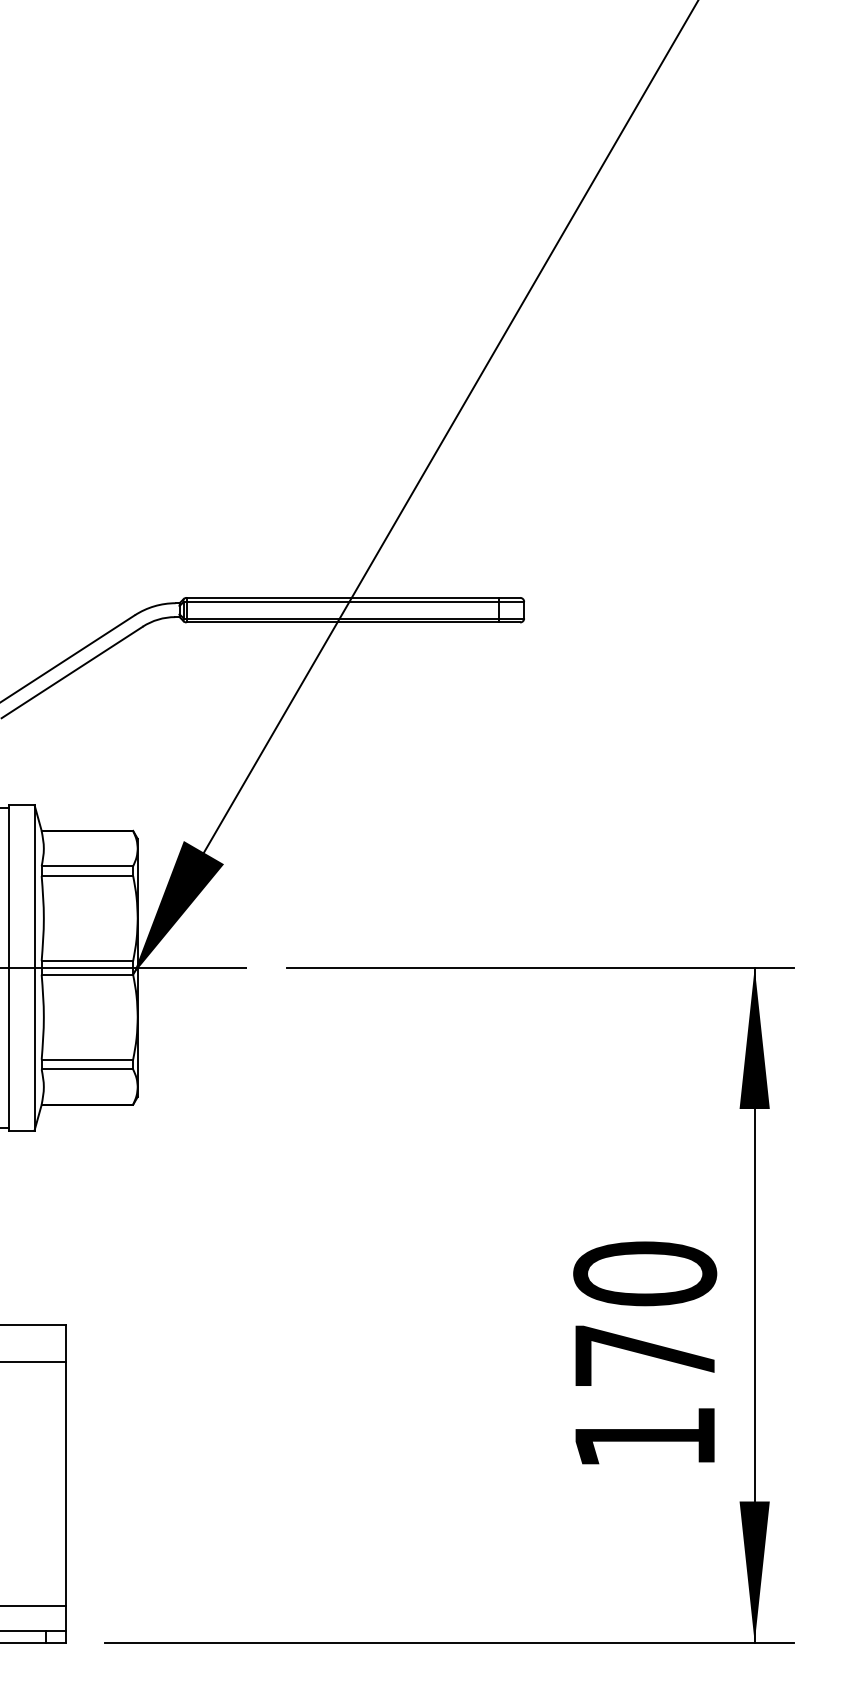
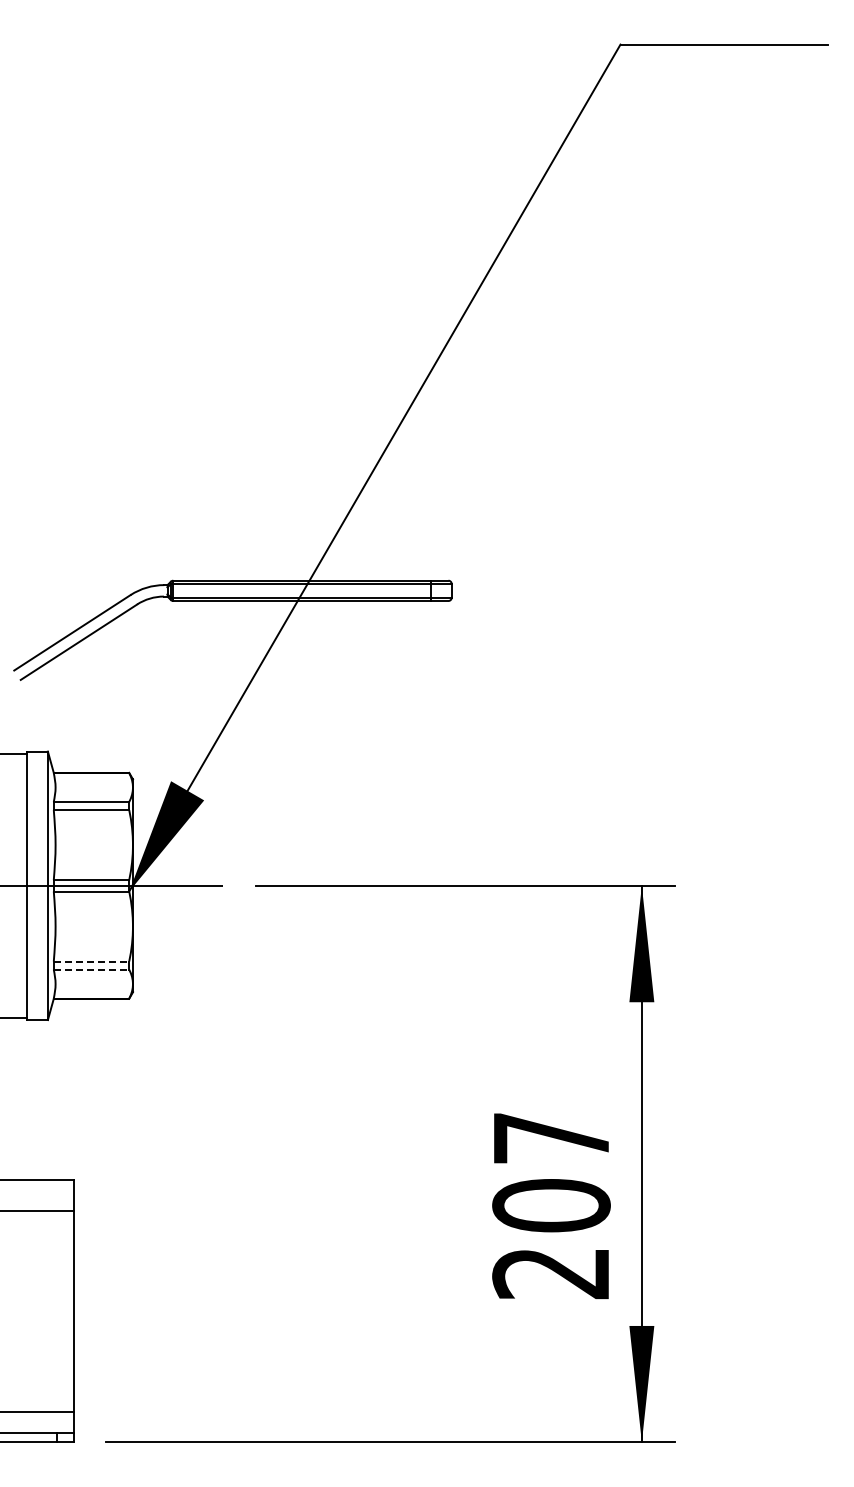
line: (87, 1059) -> (91, 961), solid -> dashed
line: (87, 1069) -> (91, 969), solid -> dashed
text: (645, 1355) -> (551, 1205), 170 -> 207

